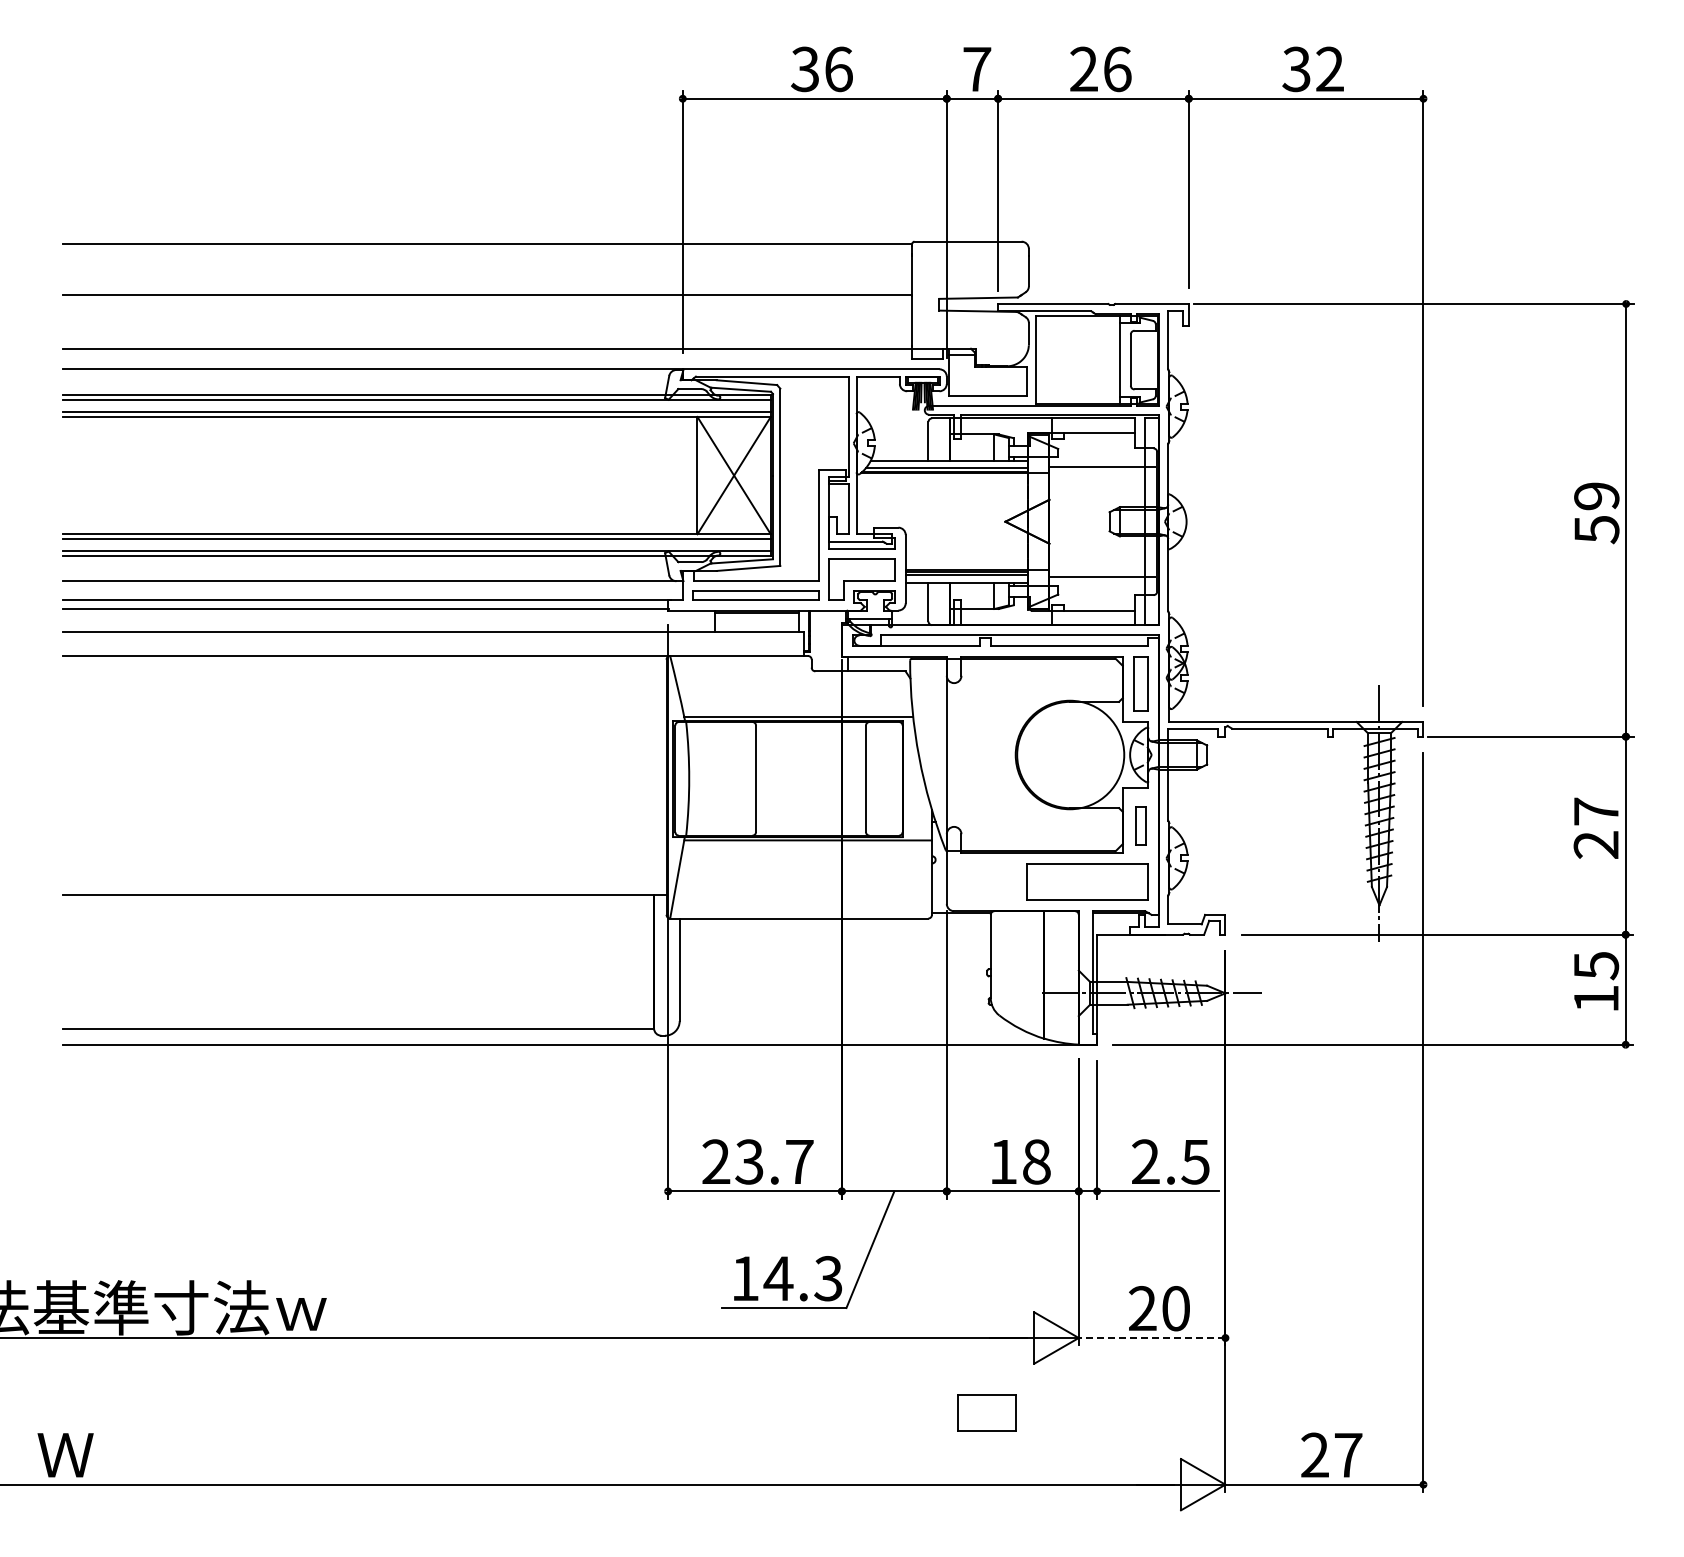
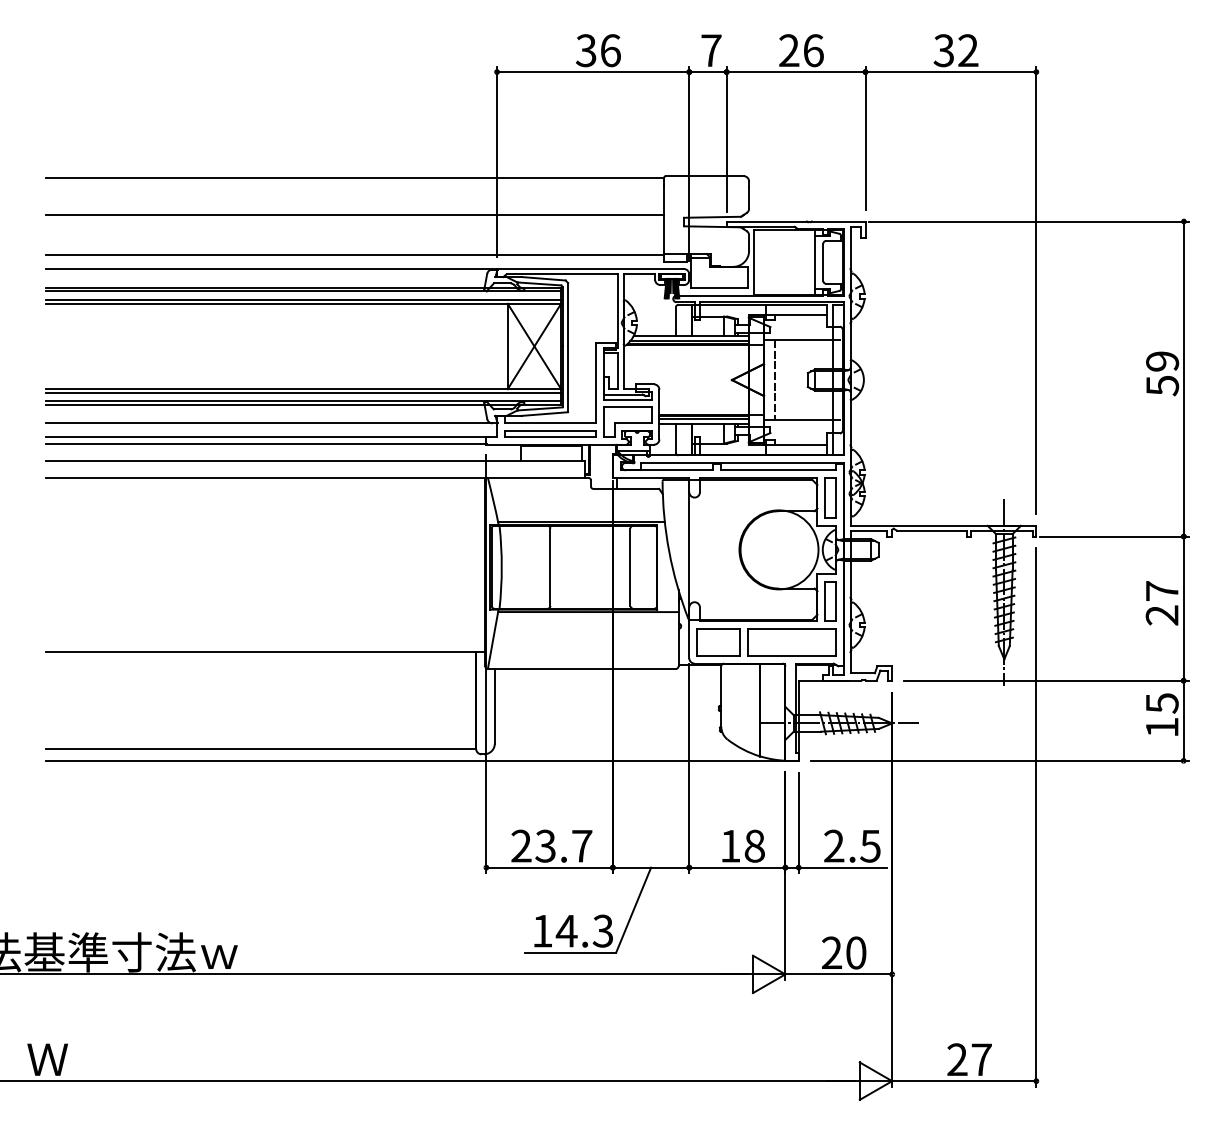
line: (1064, 521) -> (775, 379), added
part: (1140, 825) -> (830, 601), size x1.43
line: (1151, 1338) -> (838, 974), dashed -> solid
part: (986, 1412) -> (718, 641), moved

